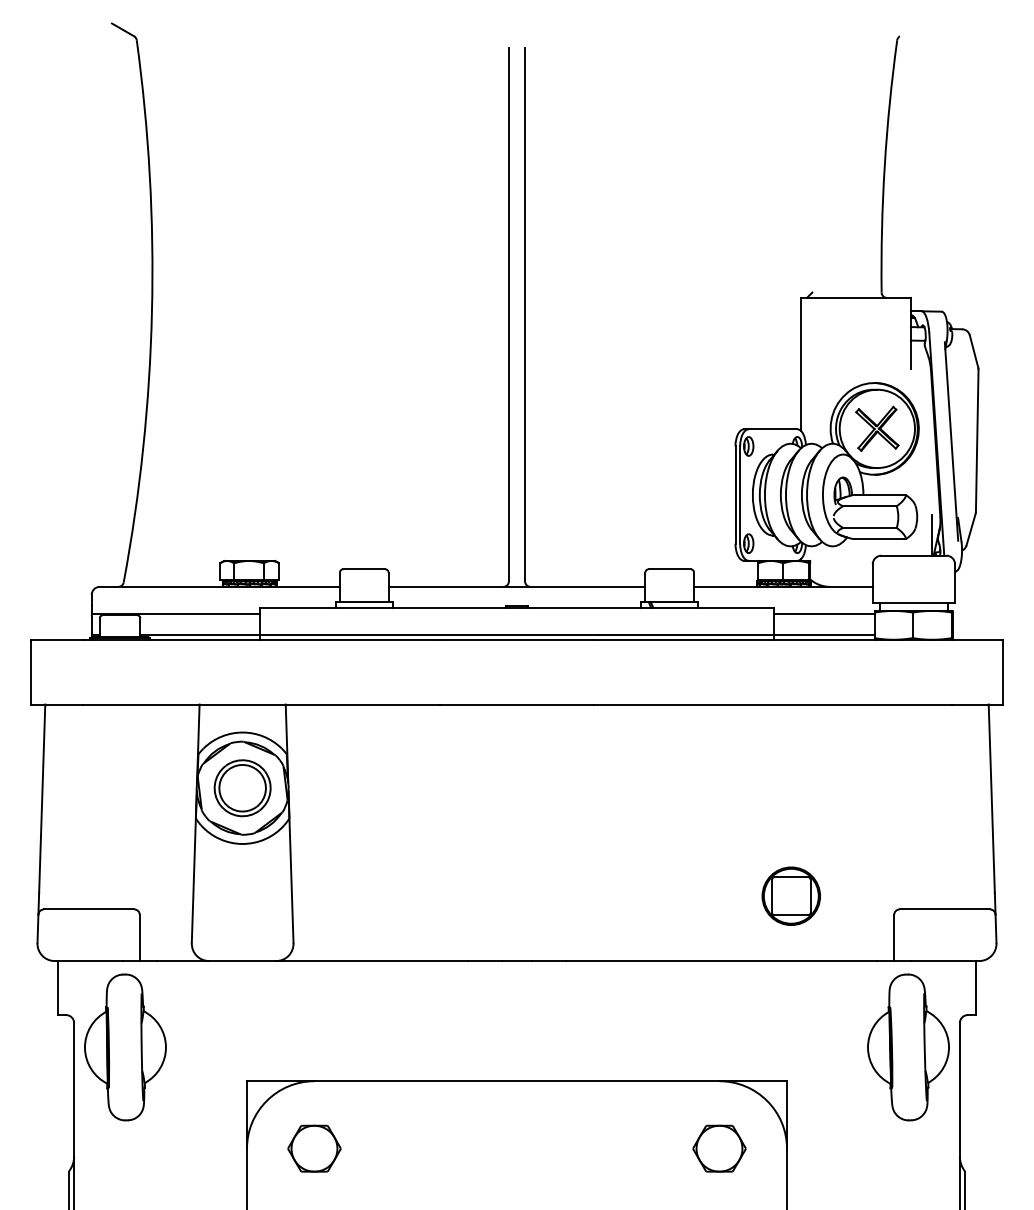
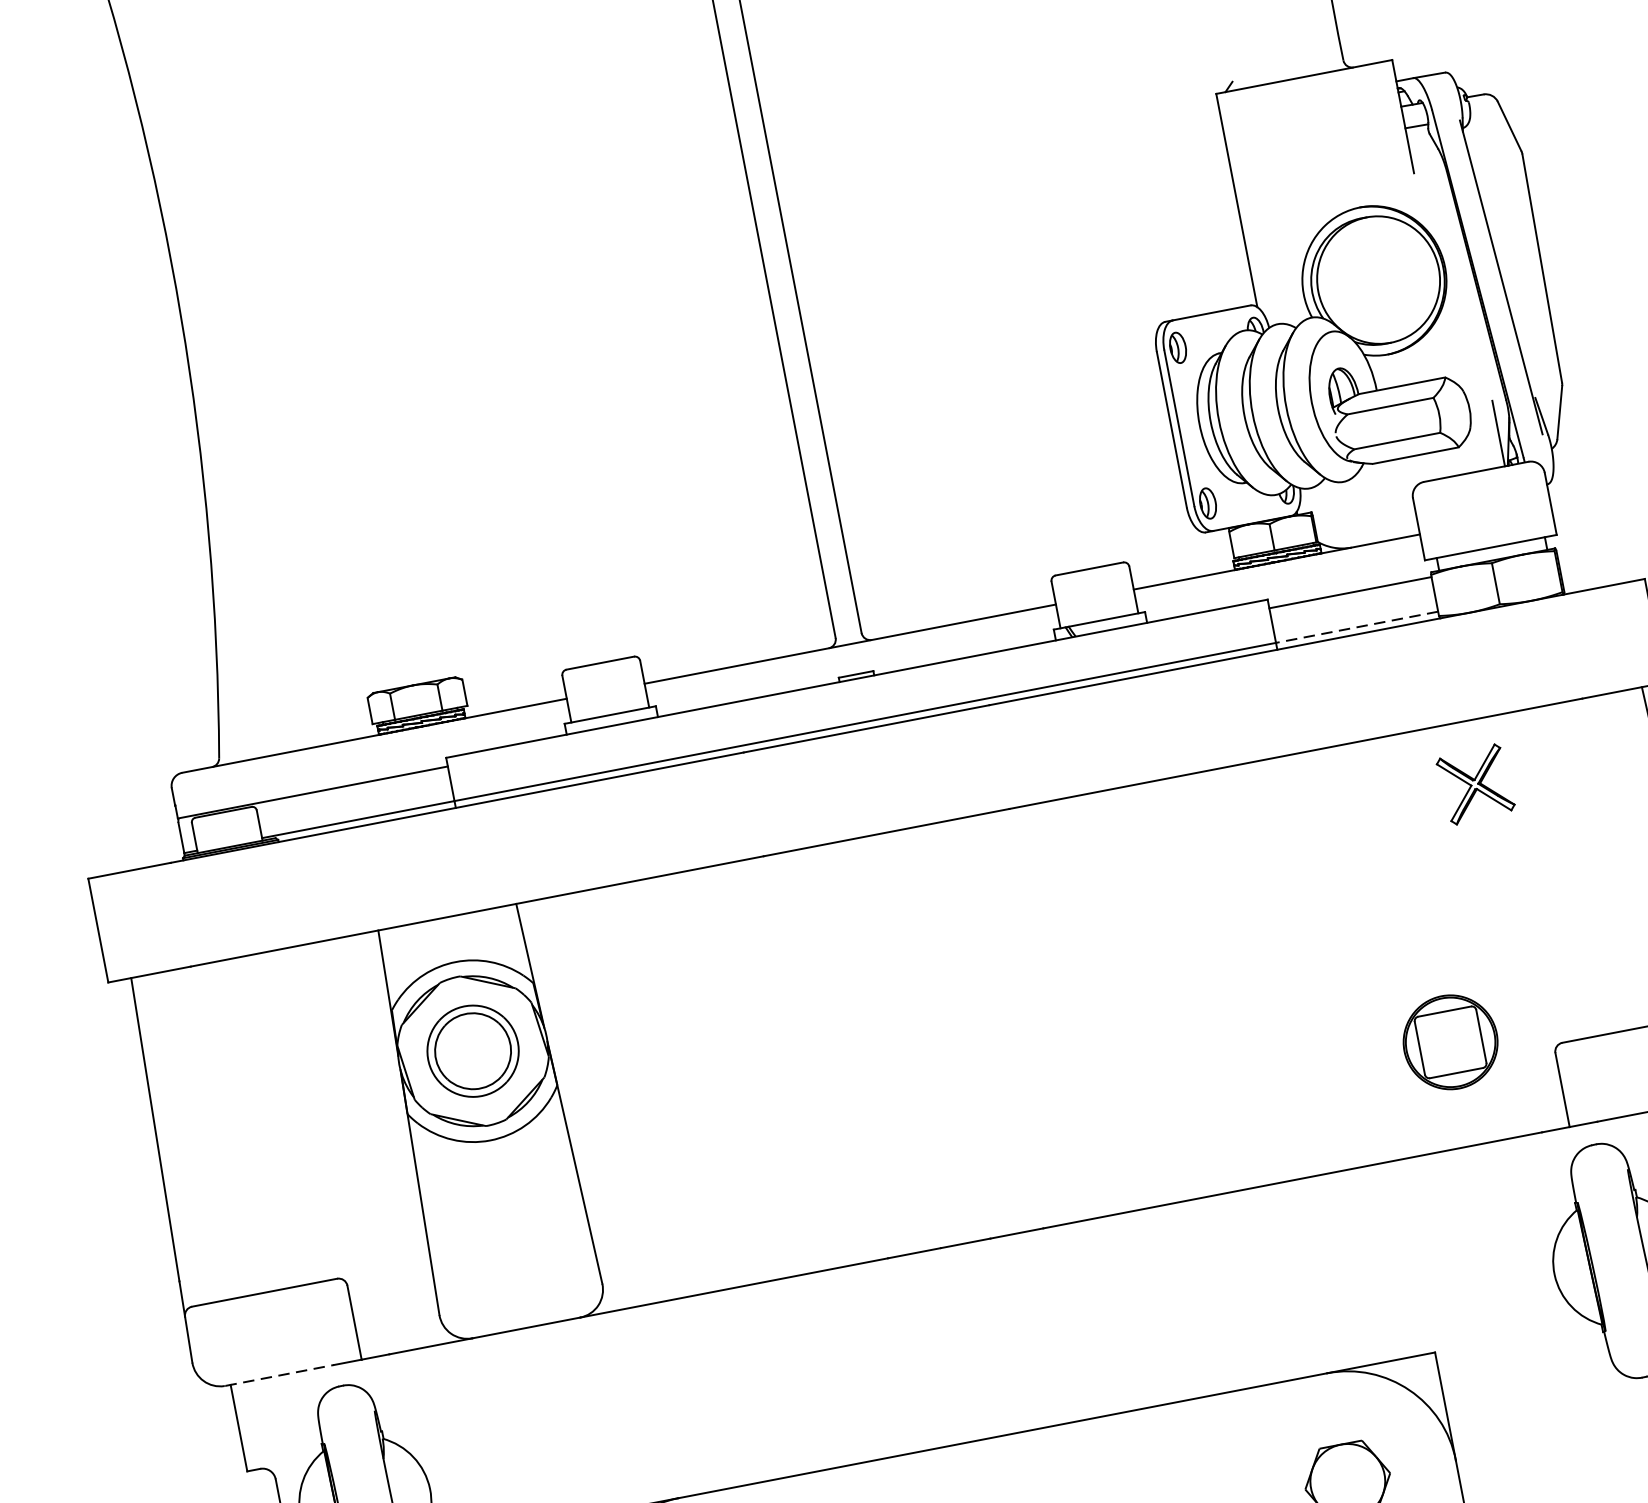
part: (877, 428) -> (1475, 783), moved
line: (824, 635) -> (1357, 627), solid -> dashed
part: (790, 895) -> (1449, 1041), moved
line: (88, 961) -> (279, 1376), solid -> dashed

